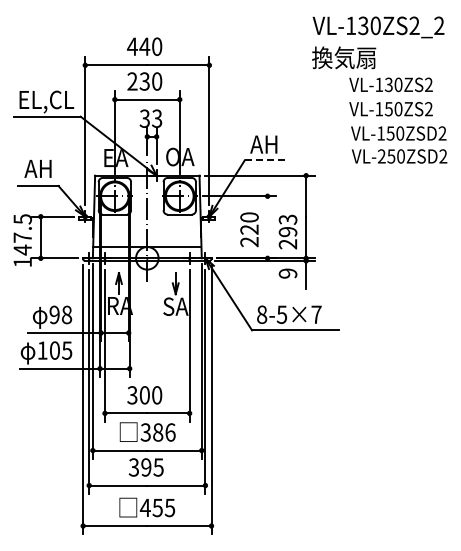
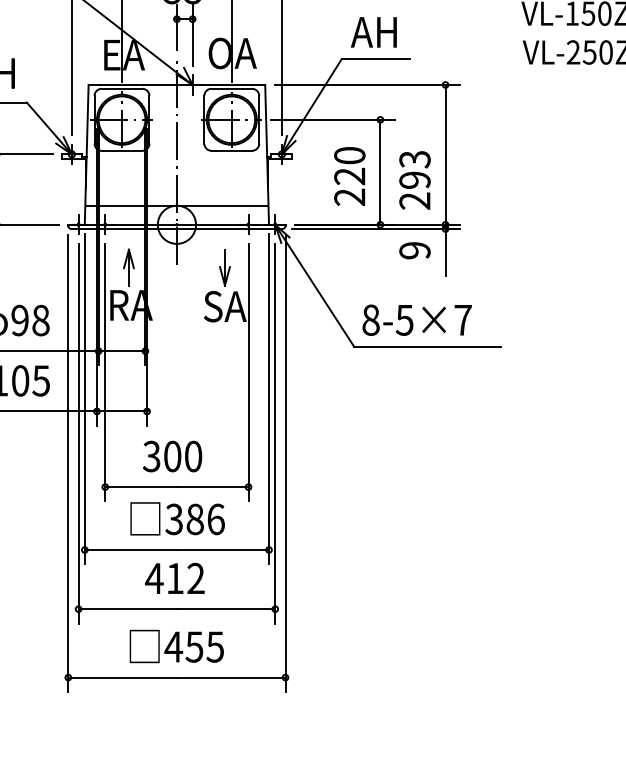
line: (264, 160) -> (375, 59), dashed -> solid
line: (267, 226) -> (380, 170), added
text: (145, 467) -> (173, 578), 395 -> 412

